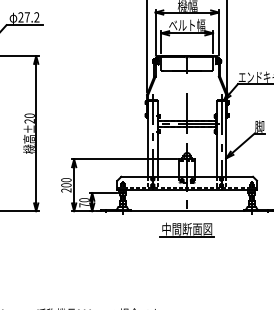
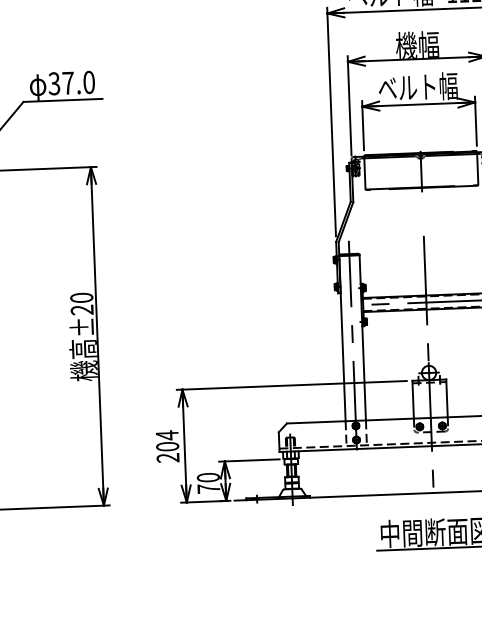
text: (28, 17) -> (70, 83), 27.2 -> 37.0
text: (66, 179) -> (167, 433), 200 -> 204

